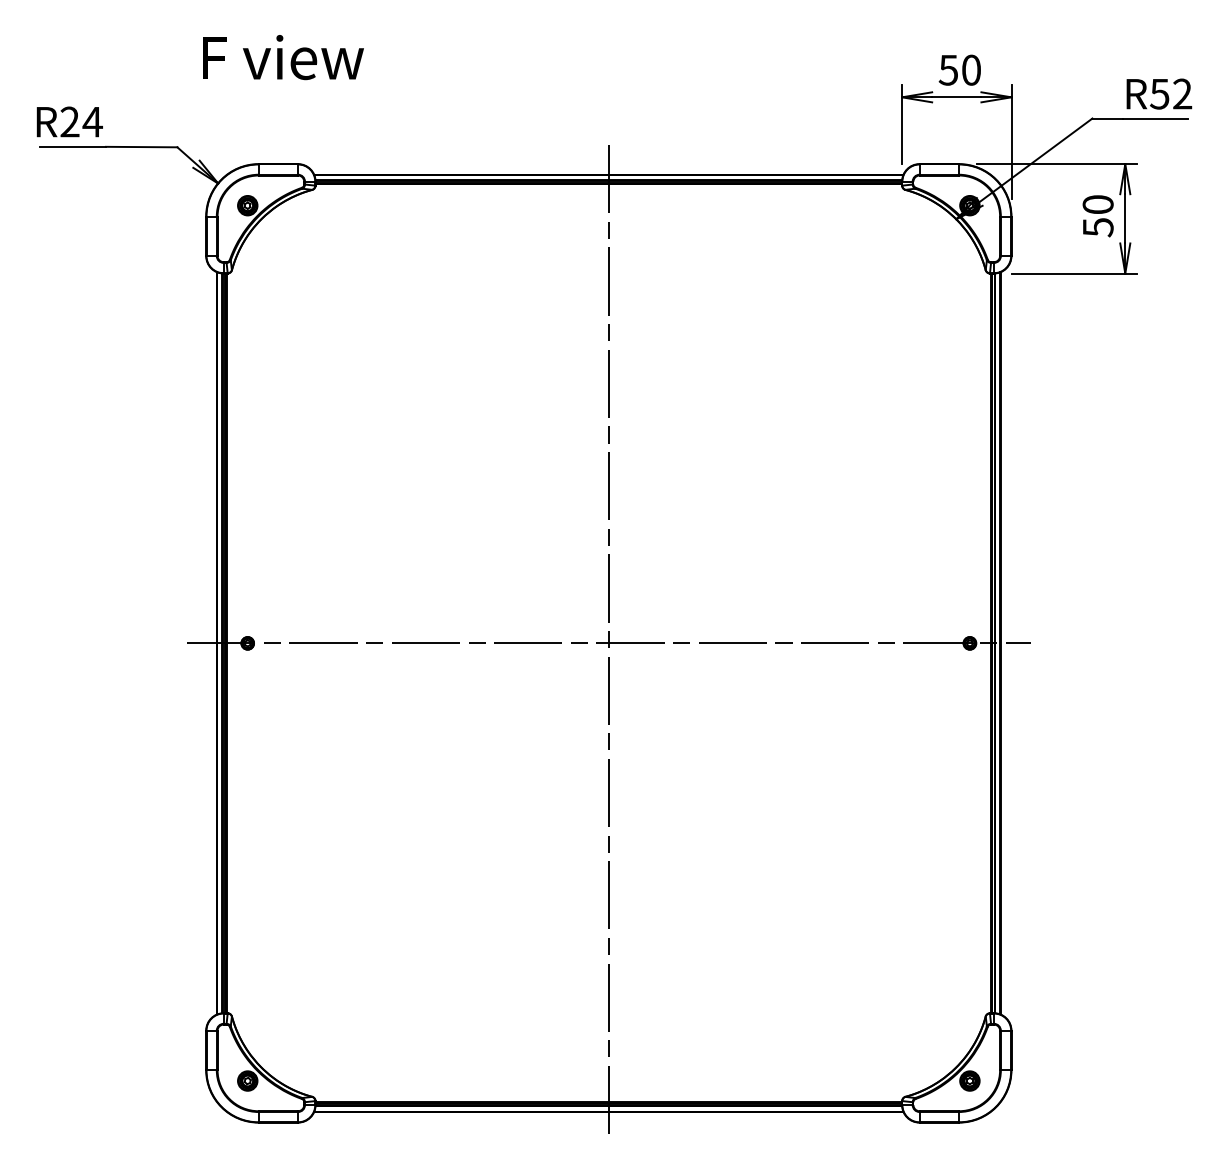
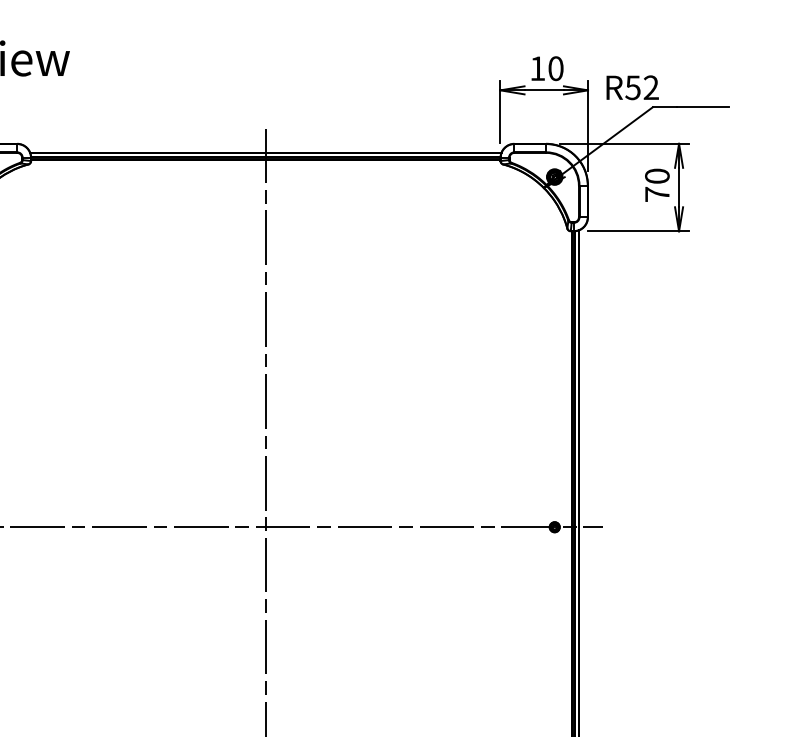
text: (947, 70) -> (536, 68), 50 -> 10
text: (1159, 93) -> (632, 87), moved
text: (1098, 227) -> (657, 194), 50 -> 70

